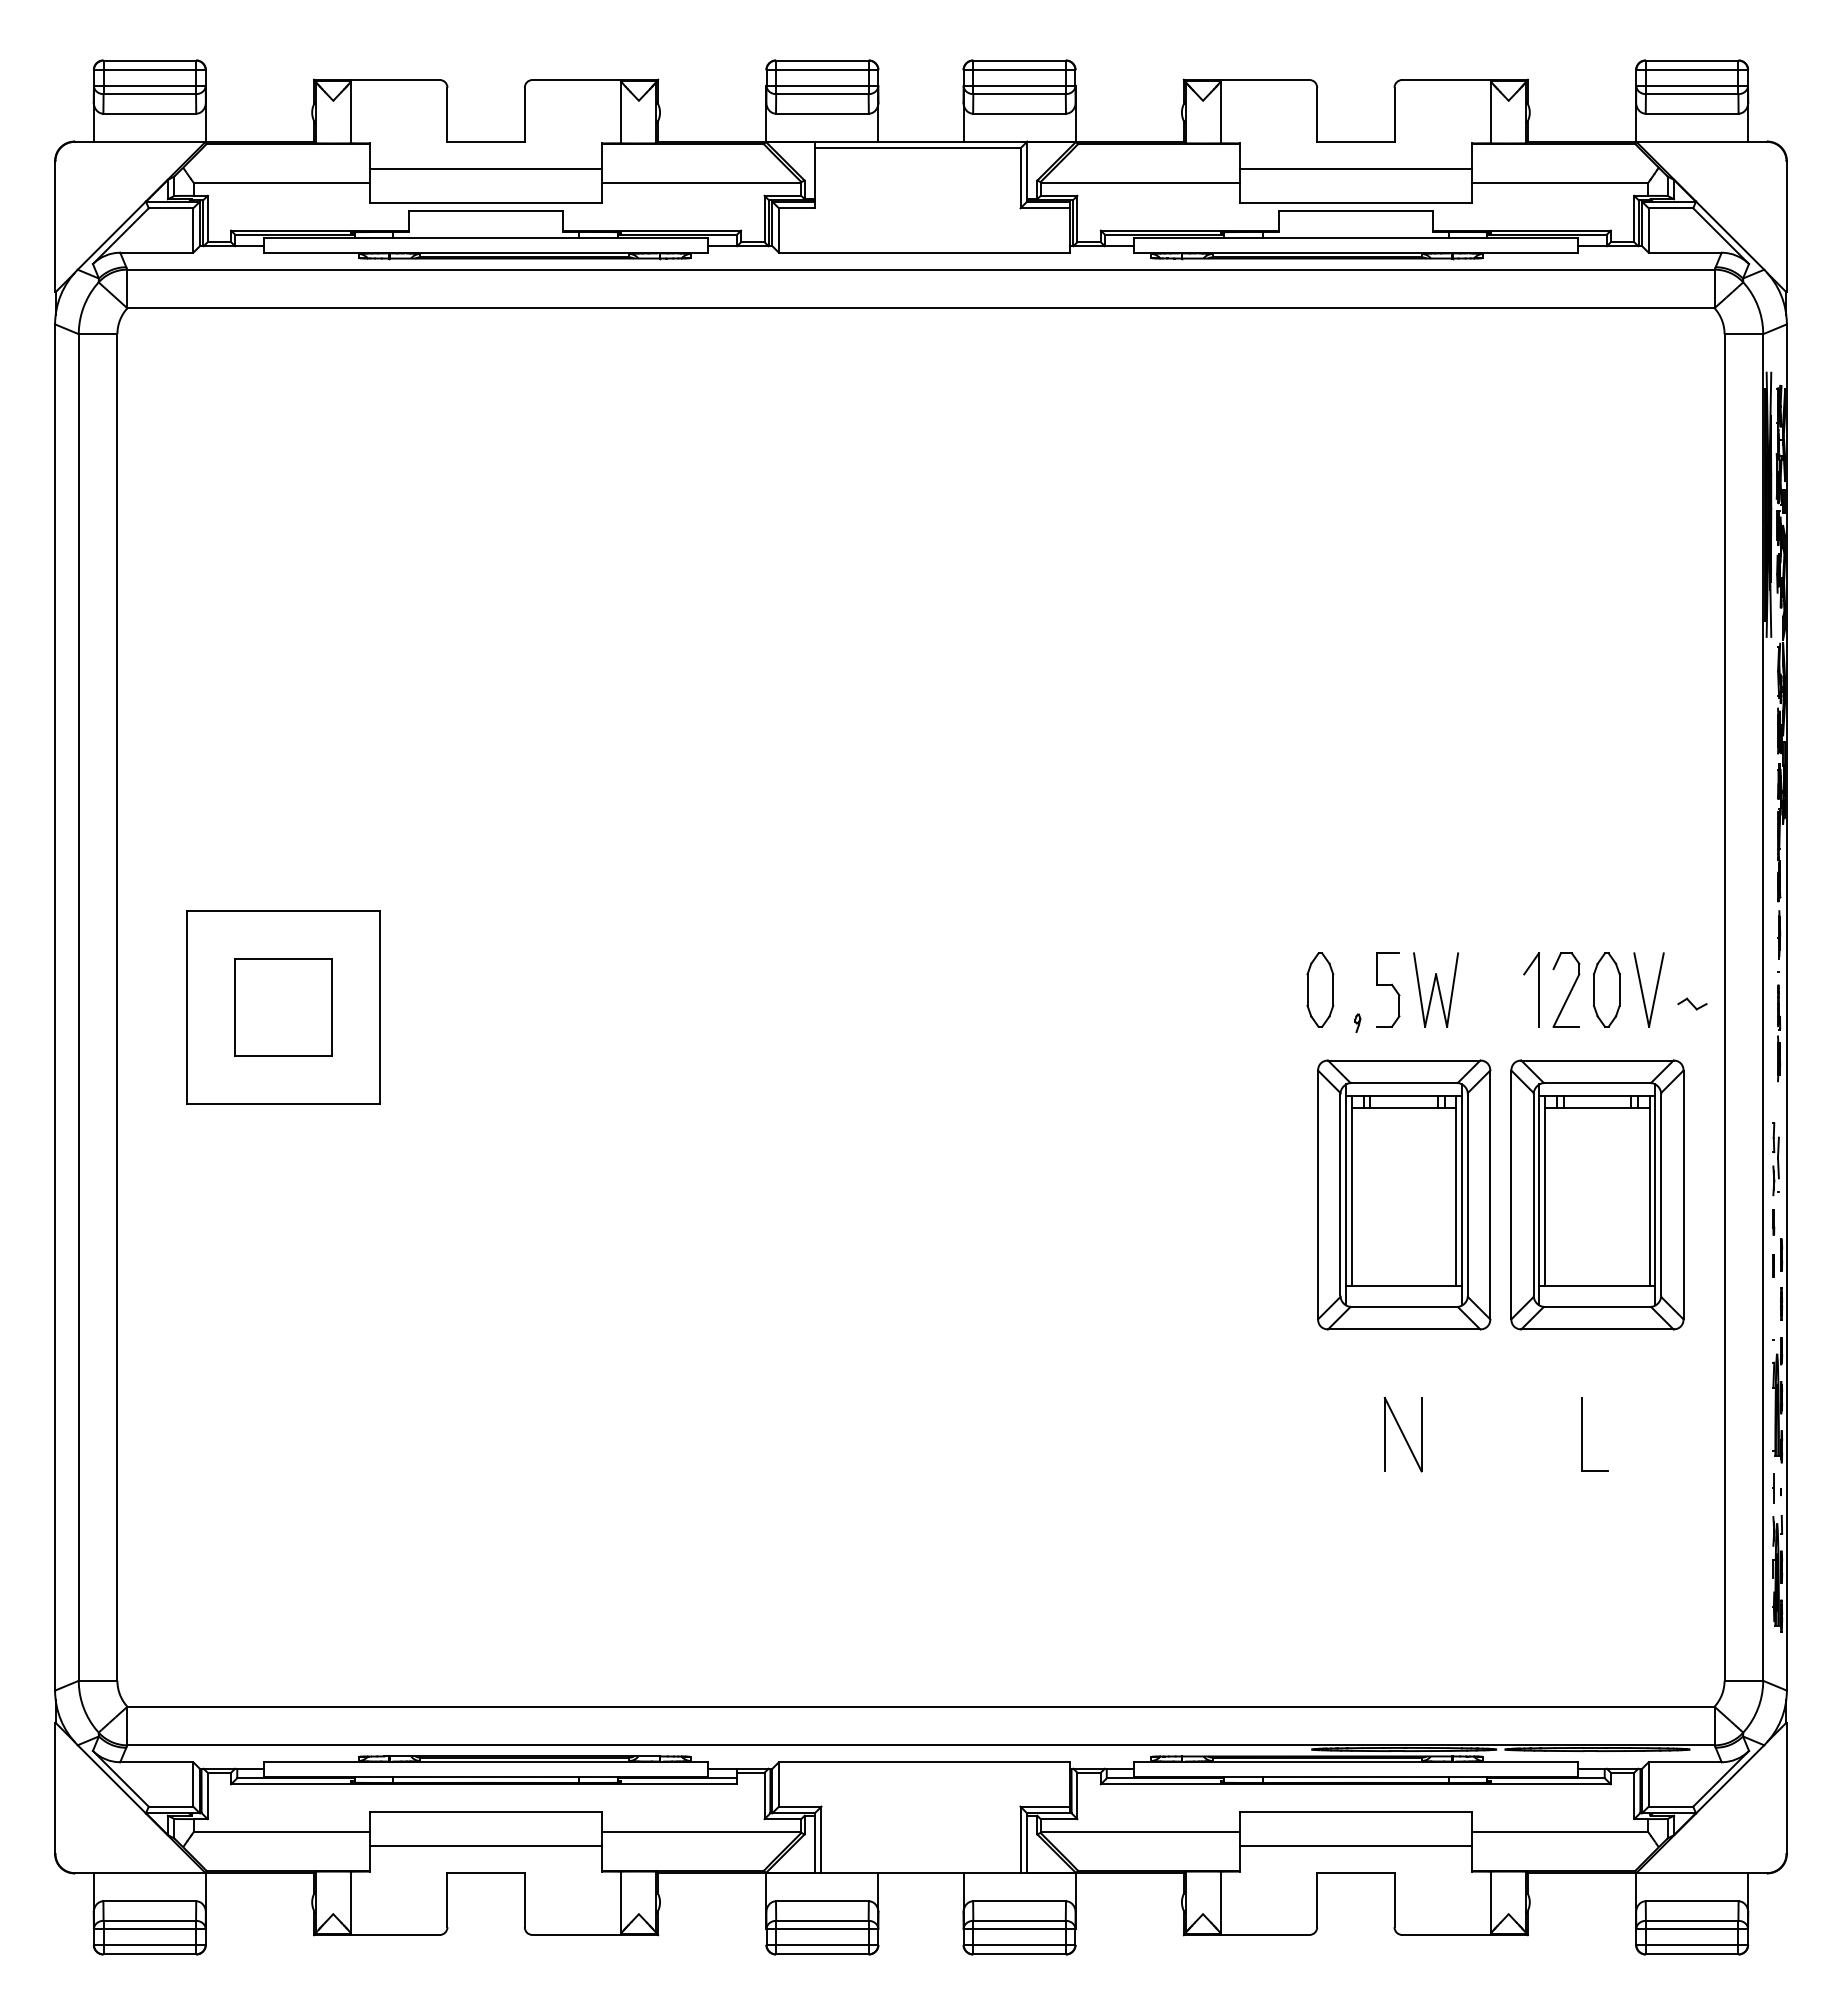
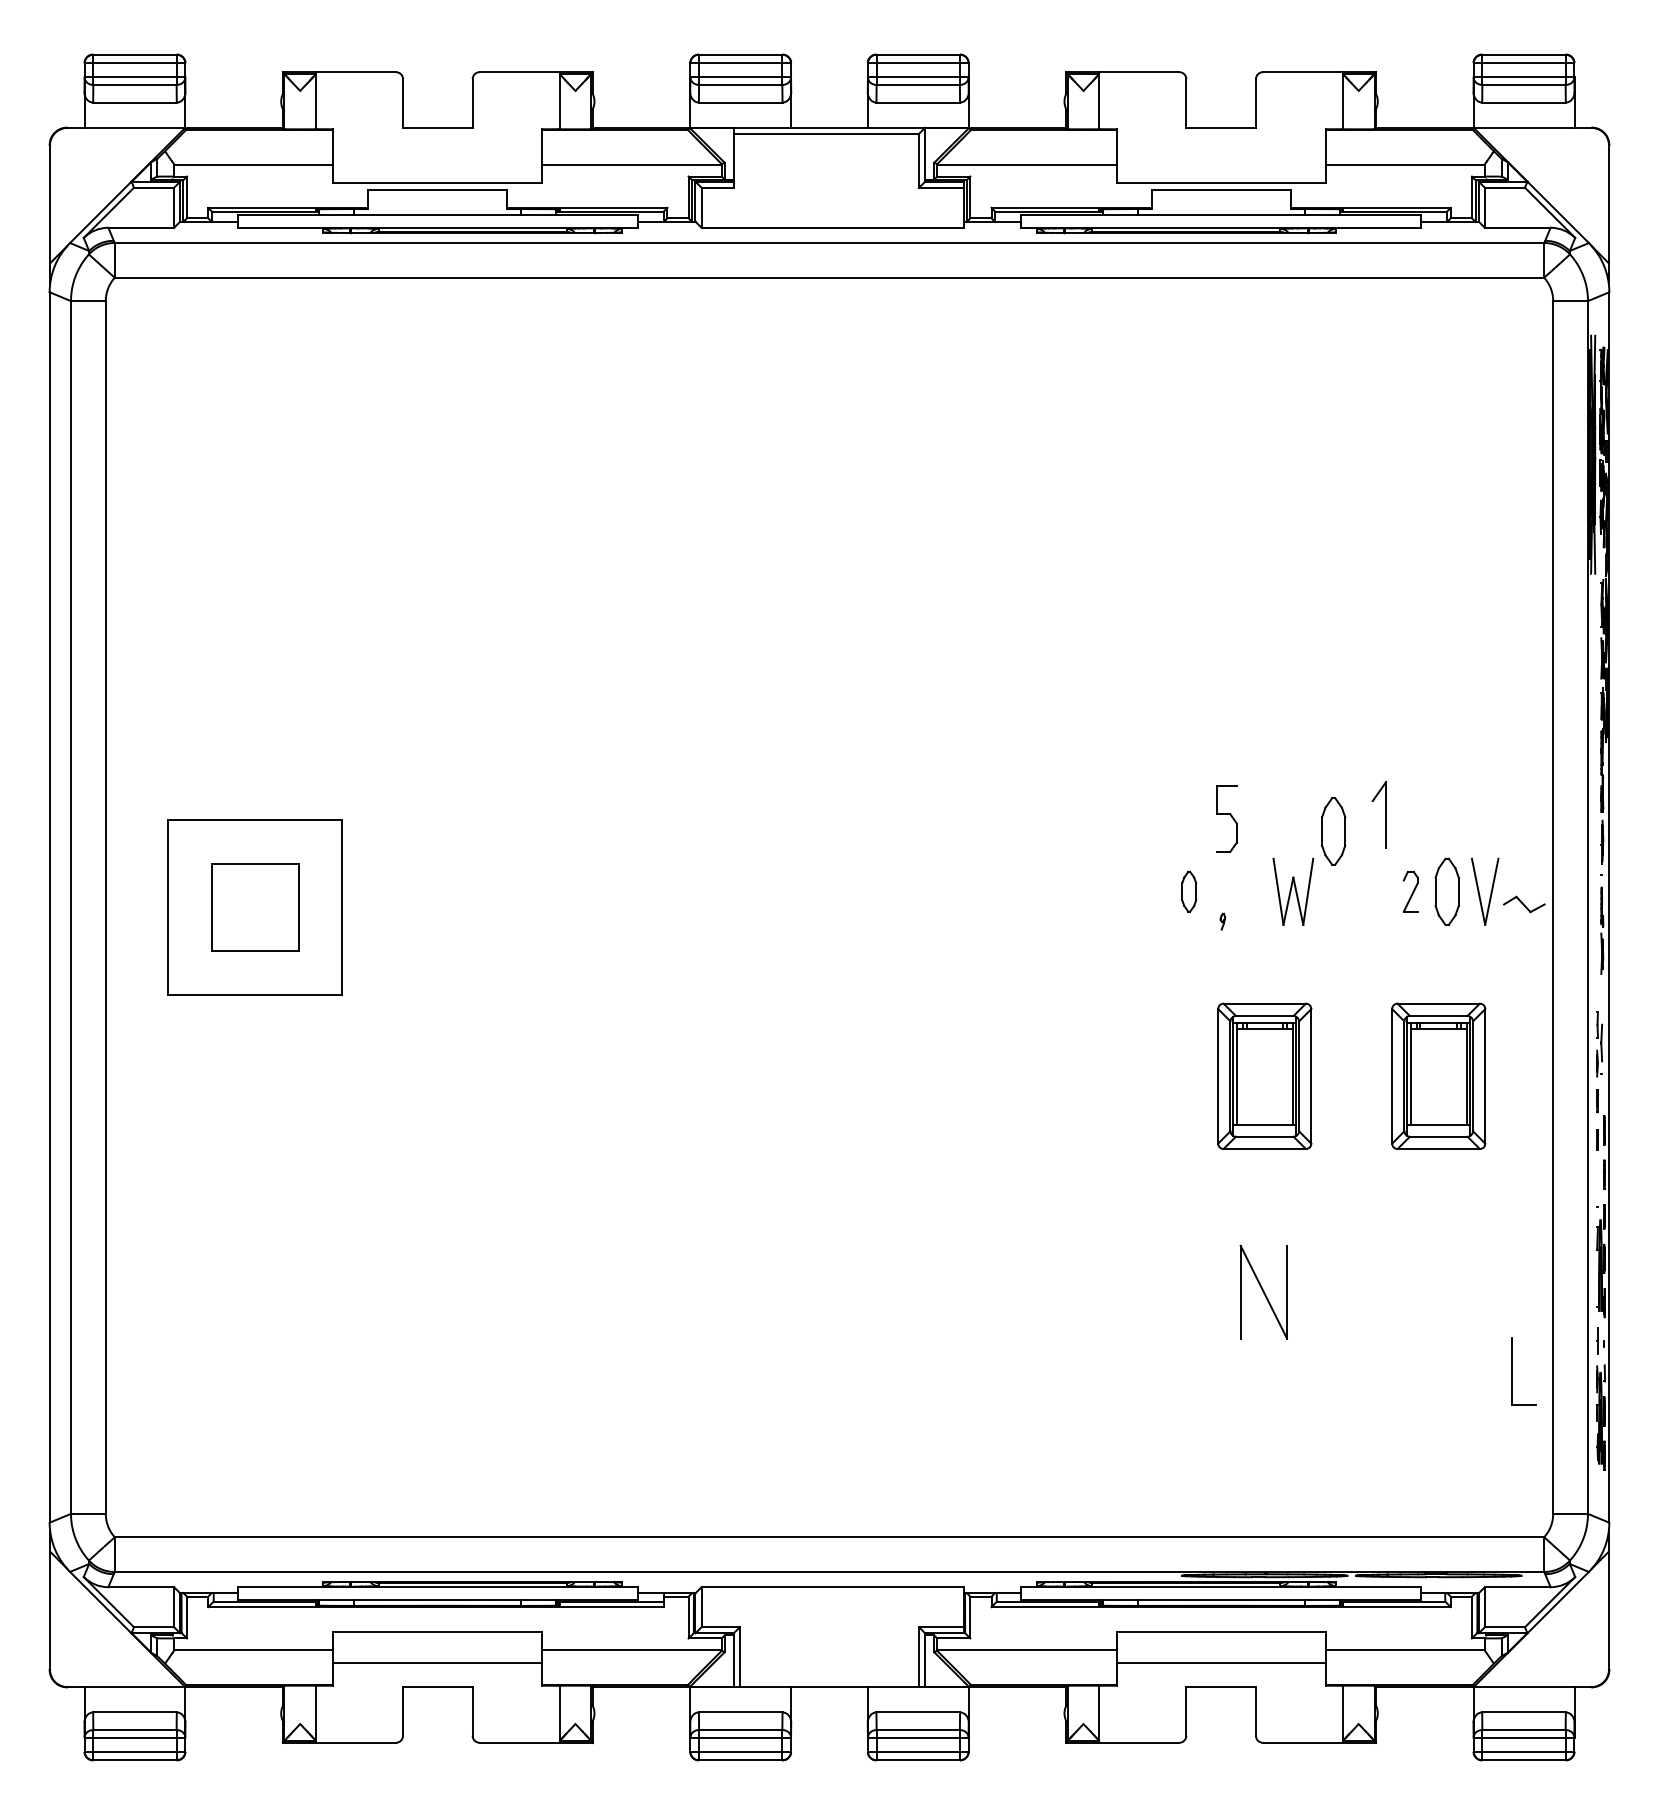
line: (486, 168) -> (438, 151), removed
line: (1355, 168) -> (1220, 151), removed
part: (1480, 922) -> (1333, 830), added
part: (1320, 989) -> (1189, 891), size x0.6
part: (1388, 989) -> (1227, 818), moved
part: (1538, 989) -> (1385, 814), moved
part: (1566, 989) -> (1410, 891), size x0.6
part: (1692, 1003) -> (1524, 903), size x1.6
part: (1404, 1194) -> (1264, 1075), size x0.6
part: (1597, 1194) -> (1438, 1075), size x0.6
part: (1402, 1434) -> (1263, 1292), size x1.4
part: (1582, 1434) -> (1512, 1371), moved

